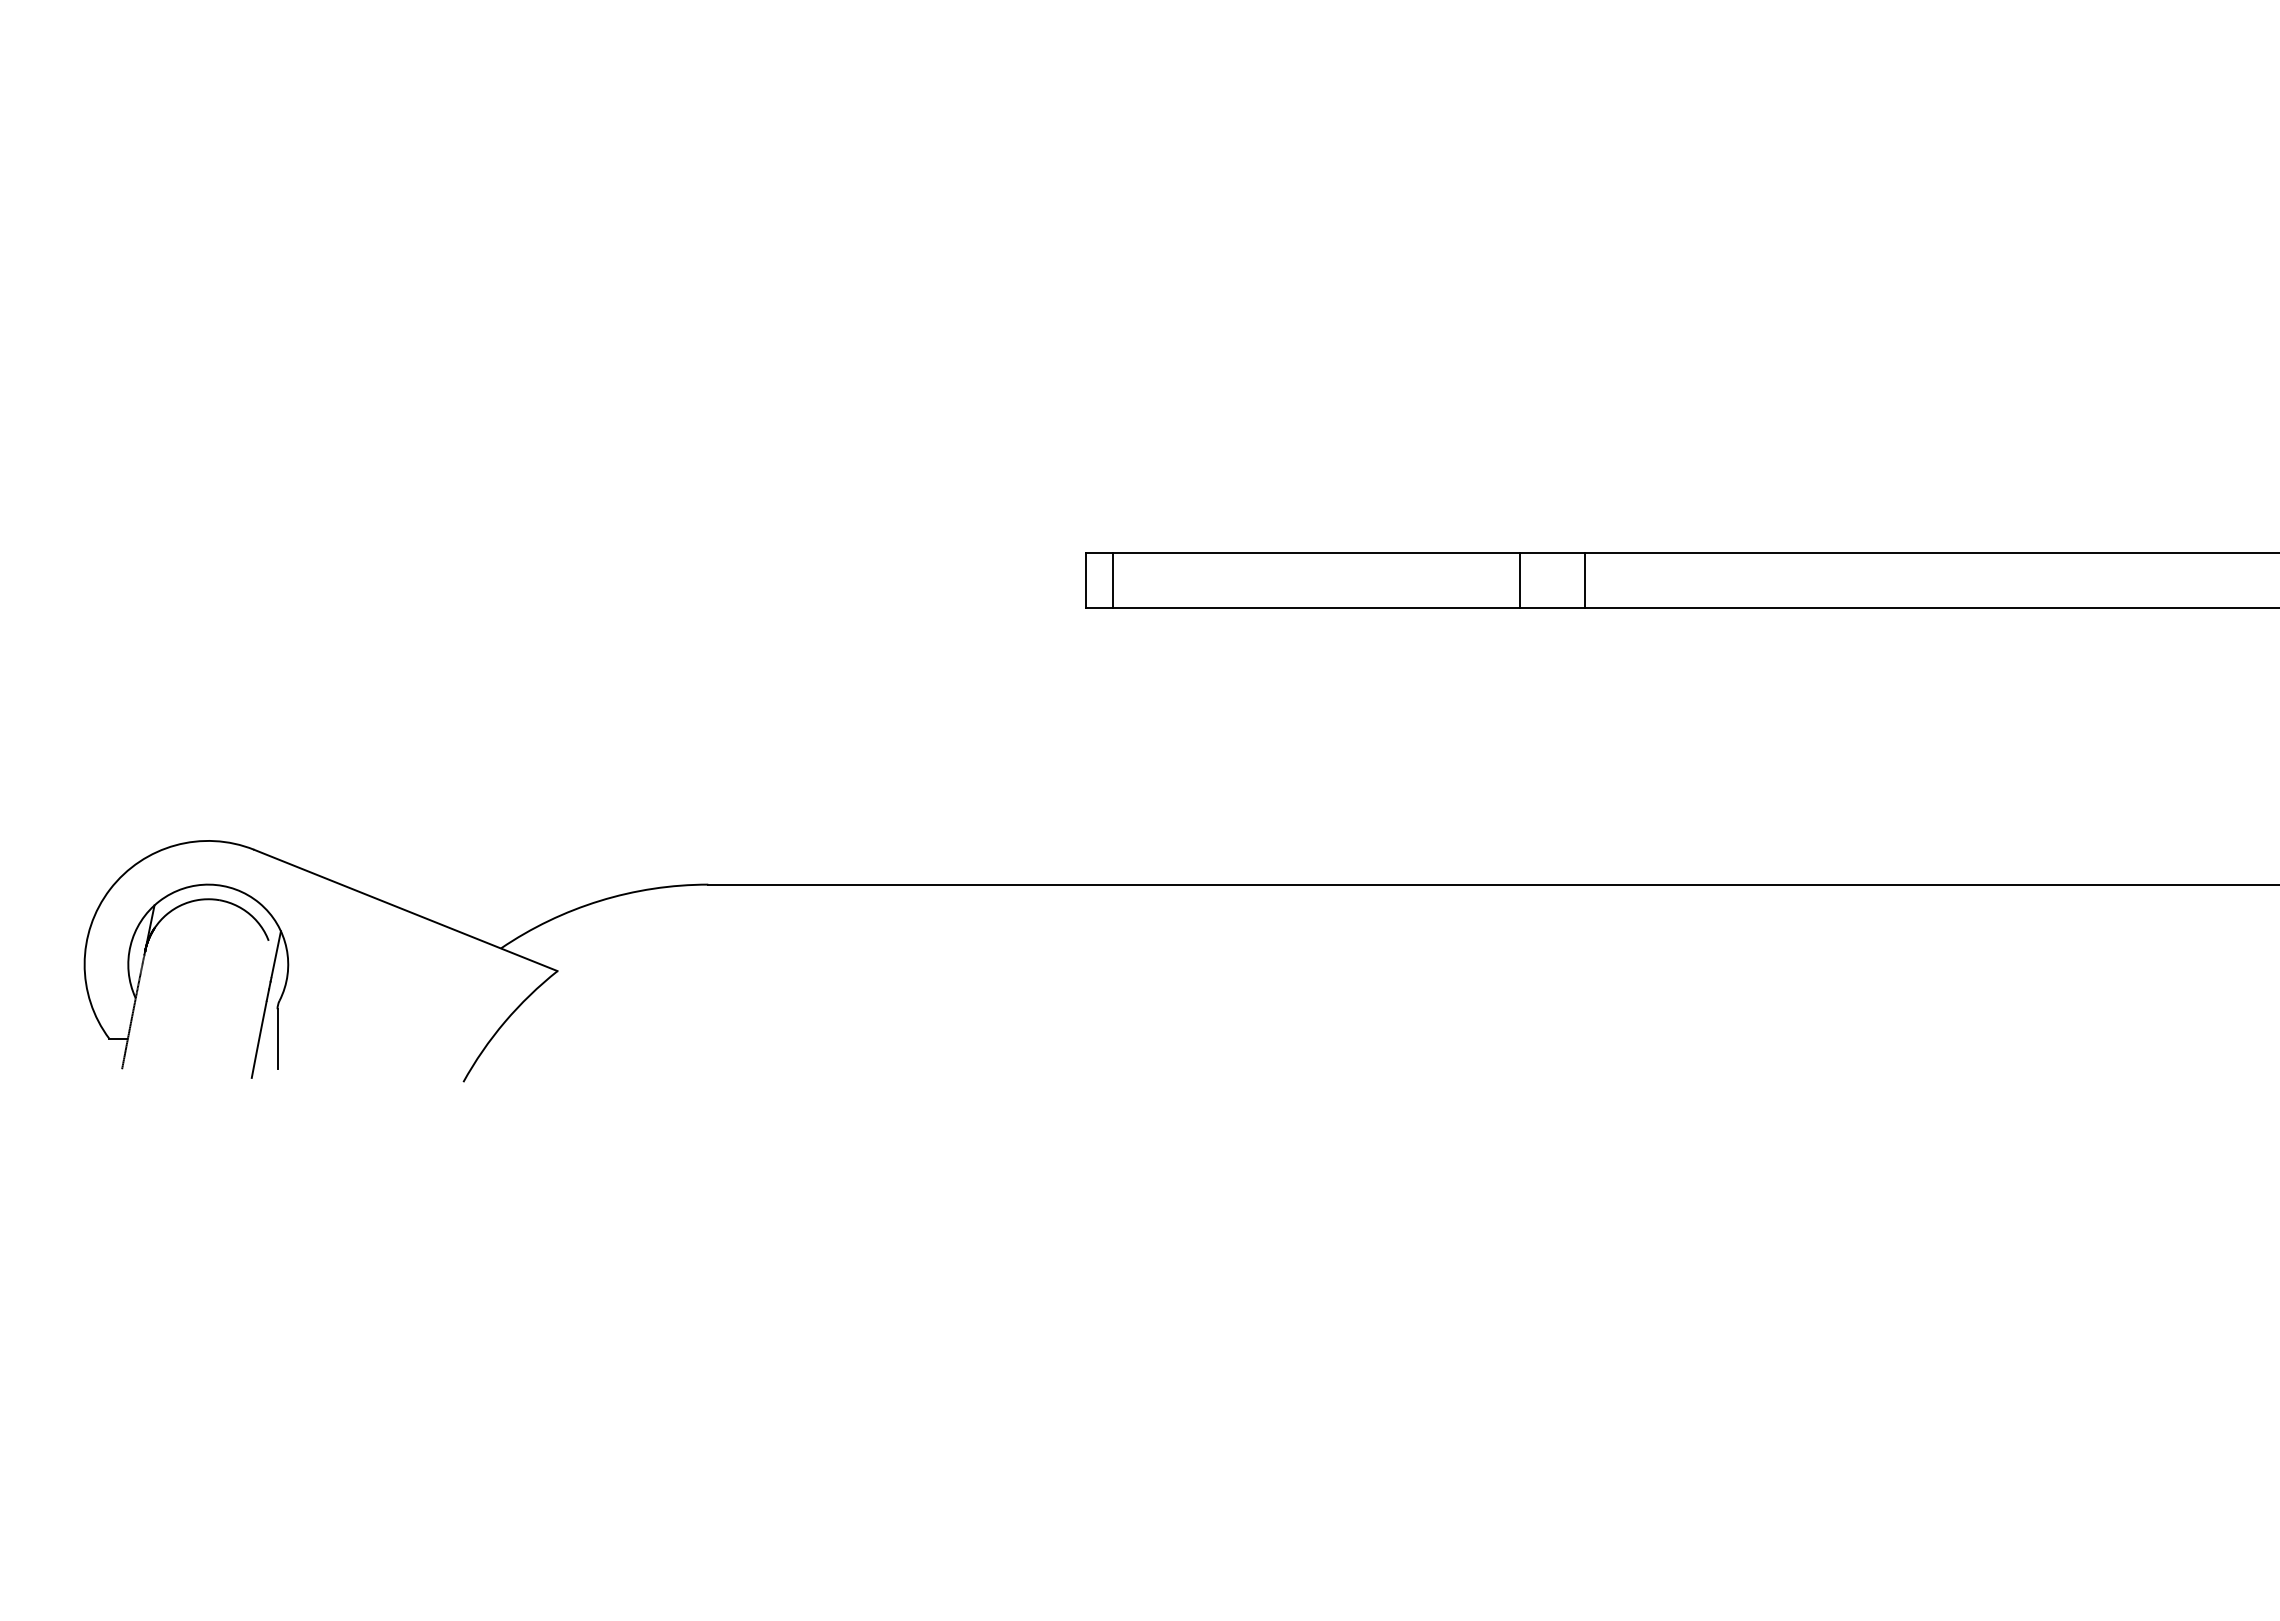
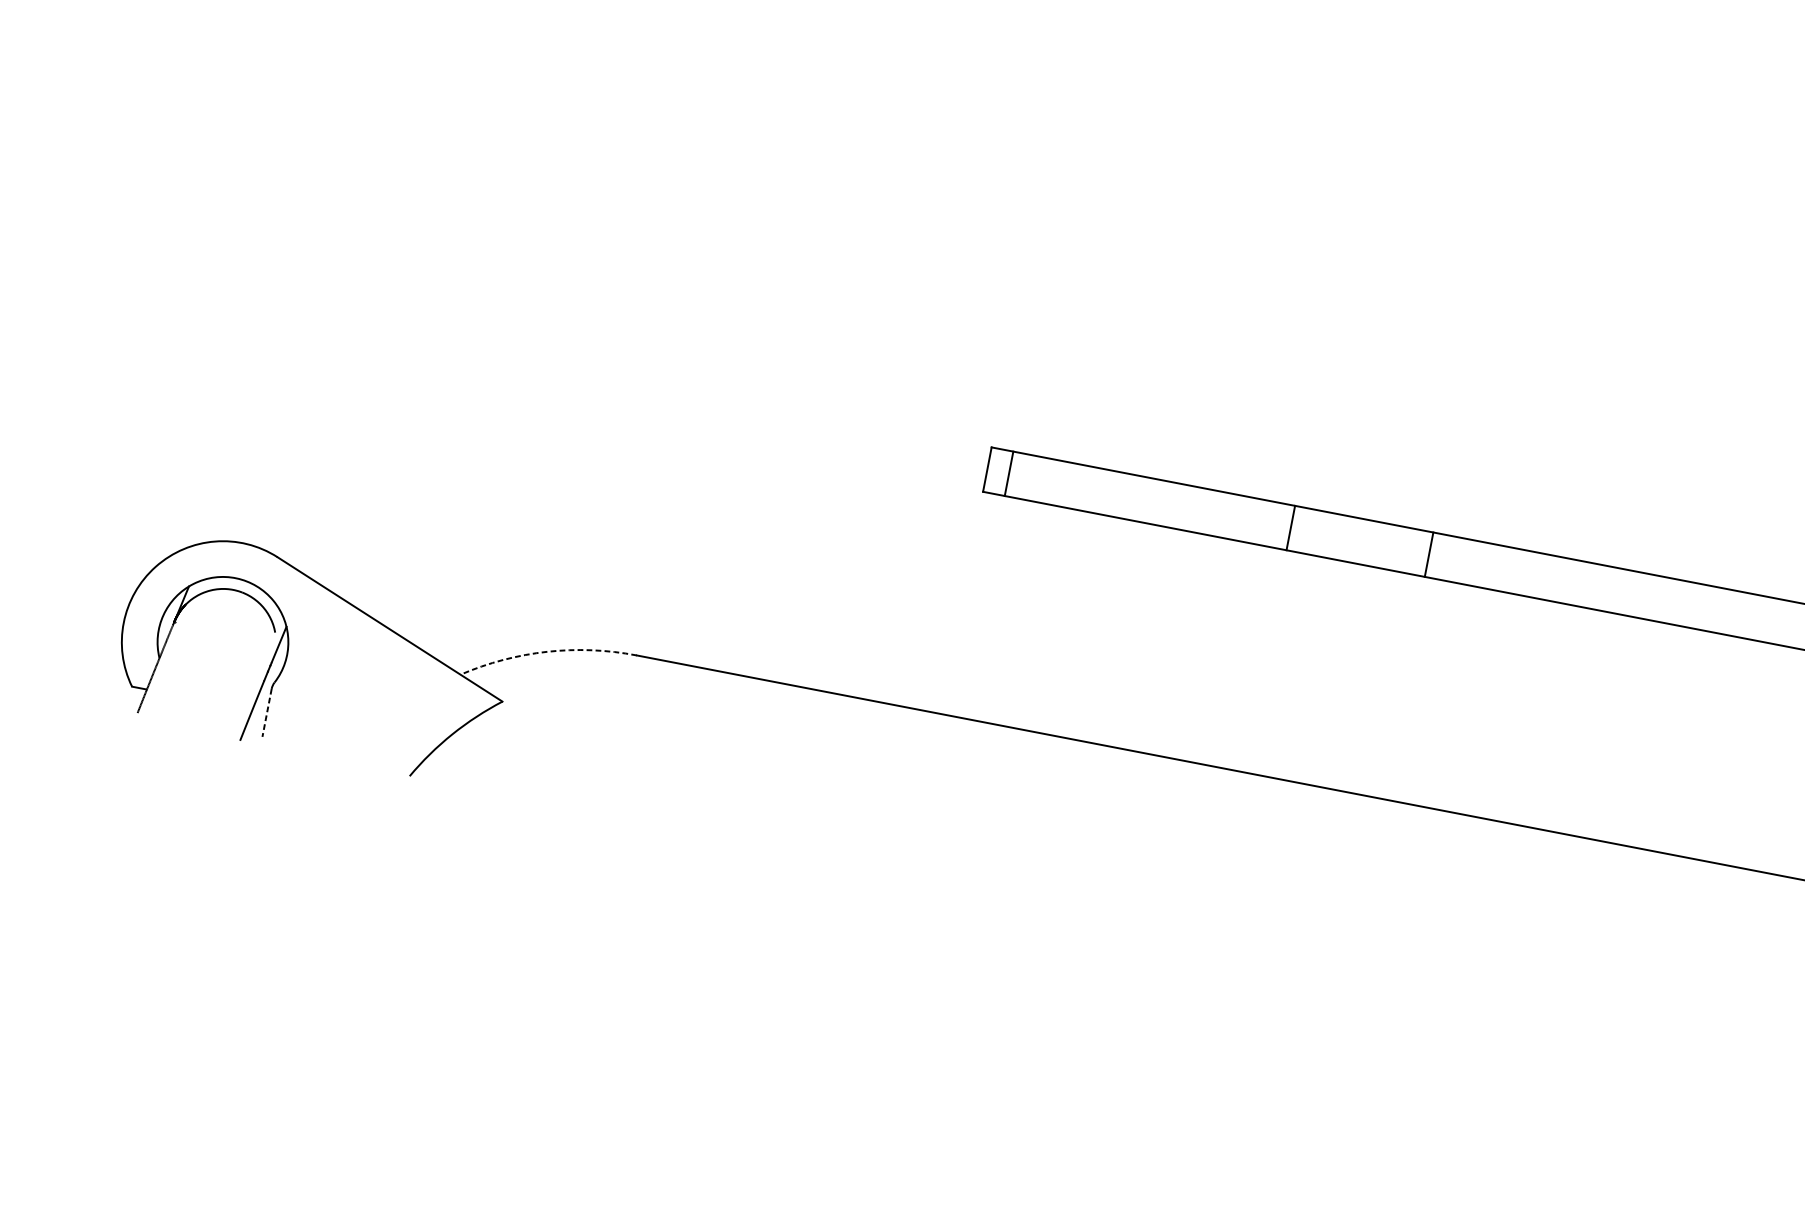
line: (1519, 580) -> (1290, 528), moved
line: (1585, 580) -> (1429, 554), moved
arc: (599, 900) -> (547, 651), solid -> dashed
line: (277, 1039) -> (266, 713), solid -> dashed

